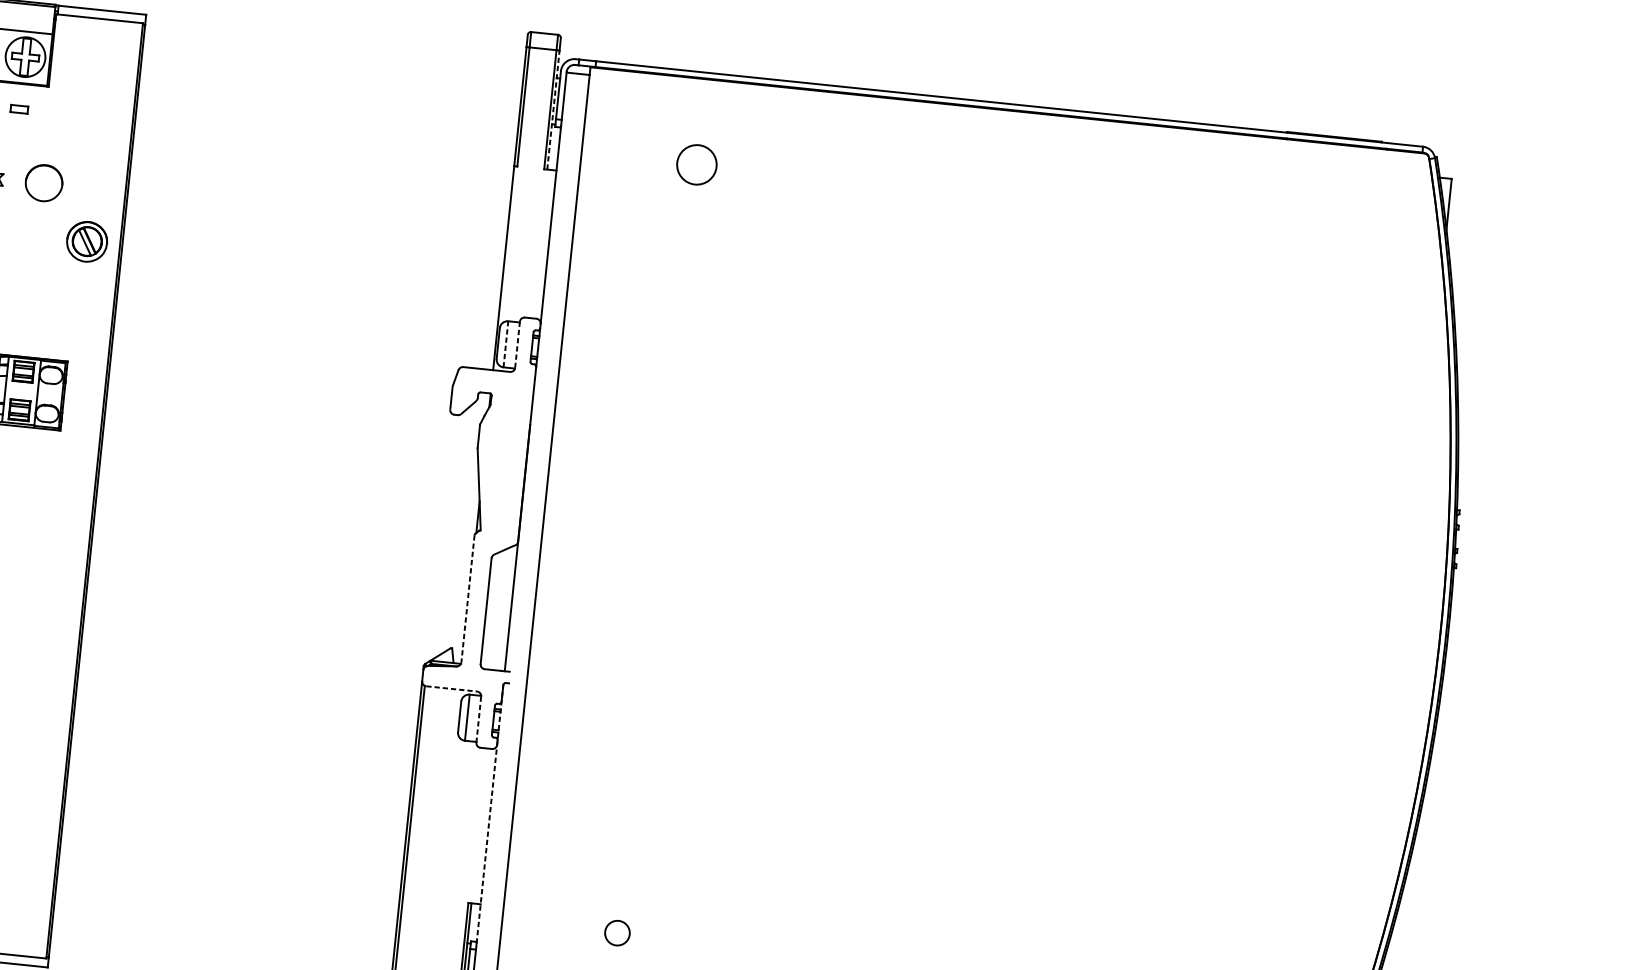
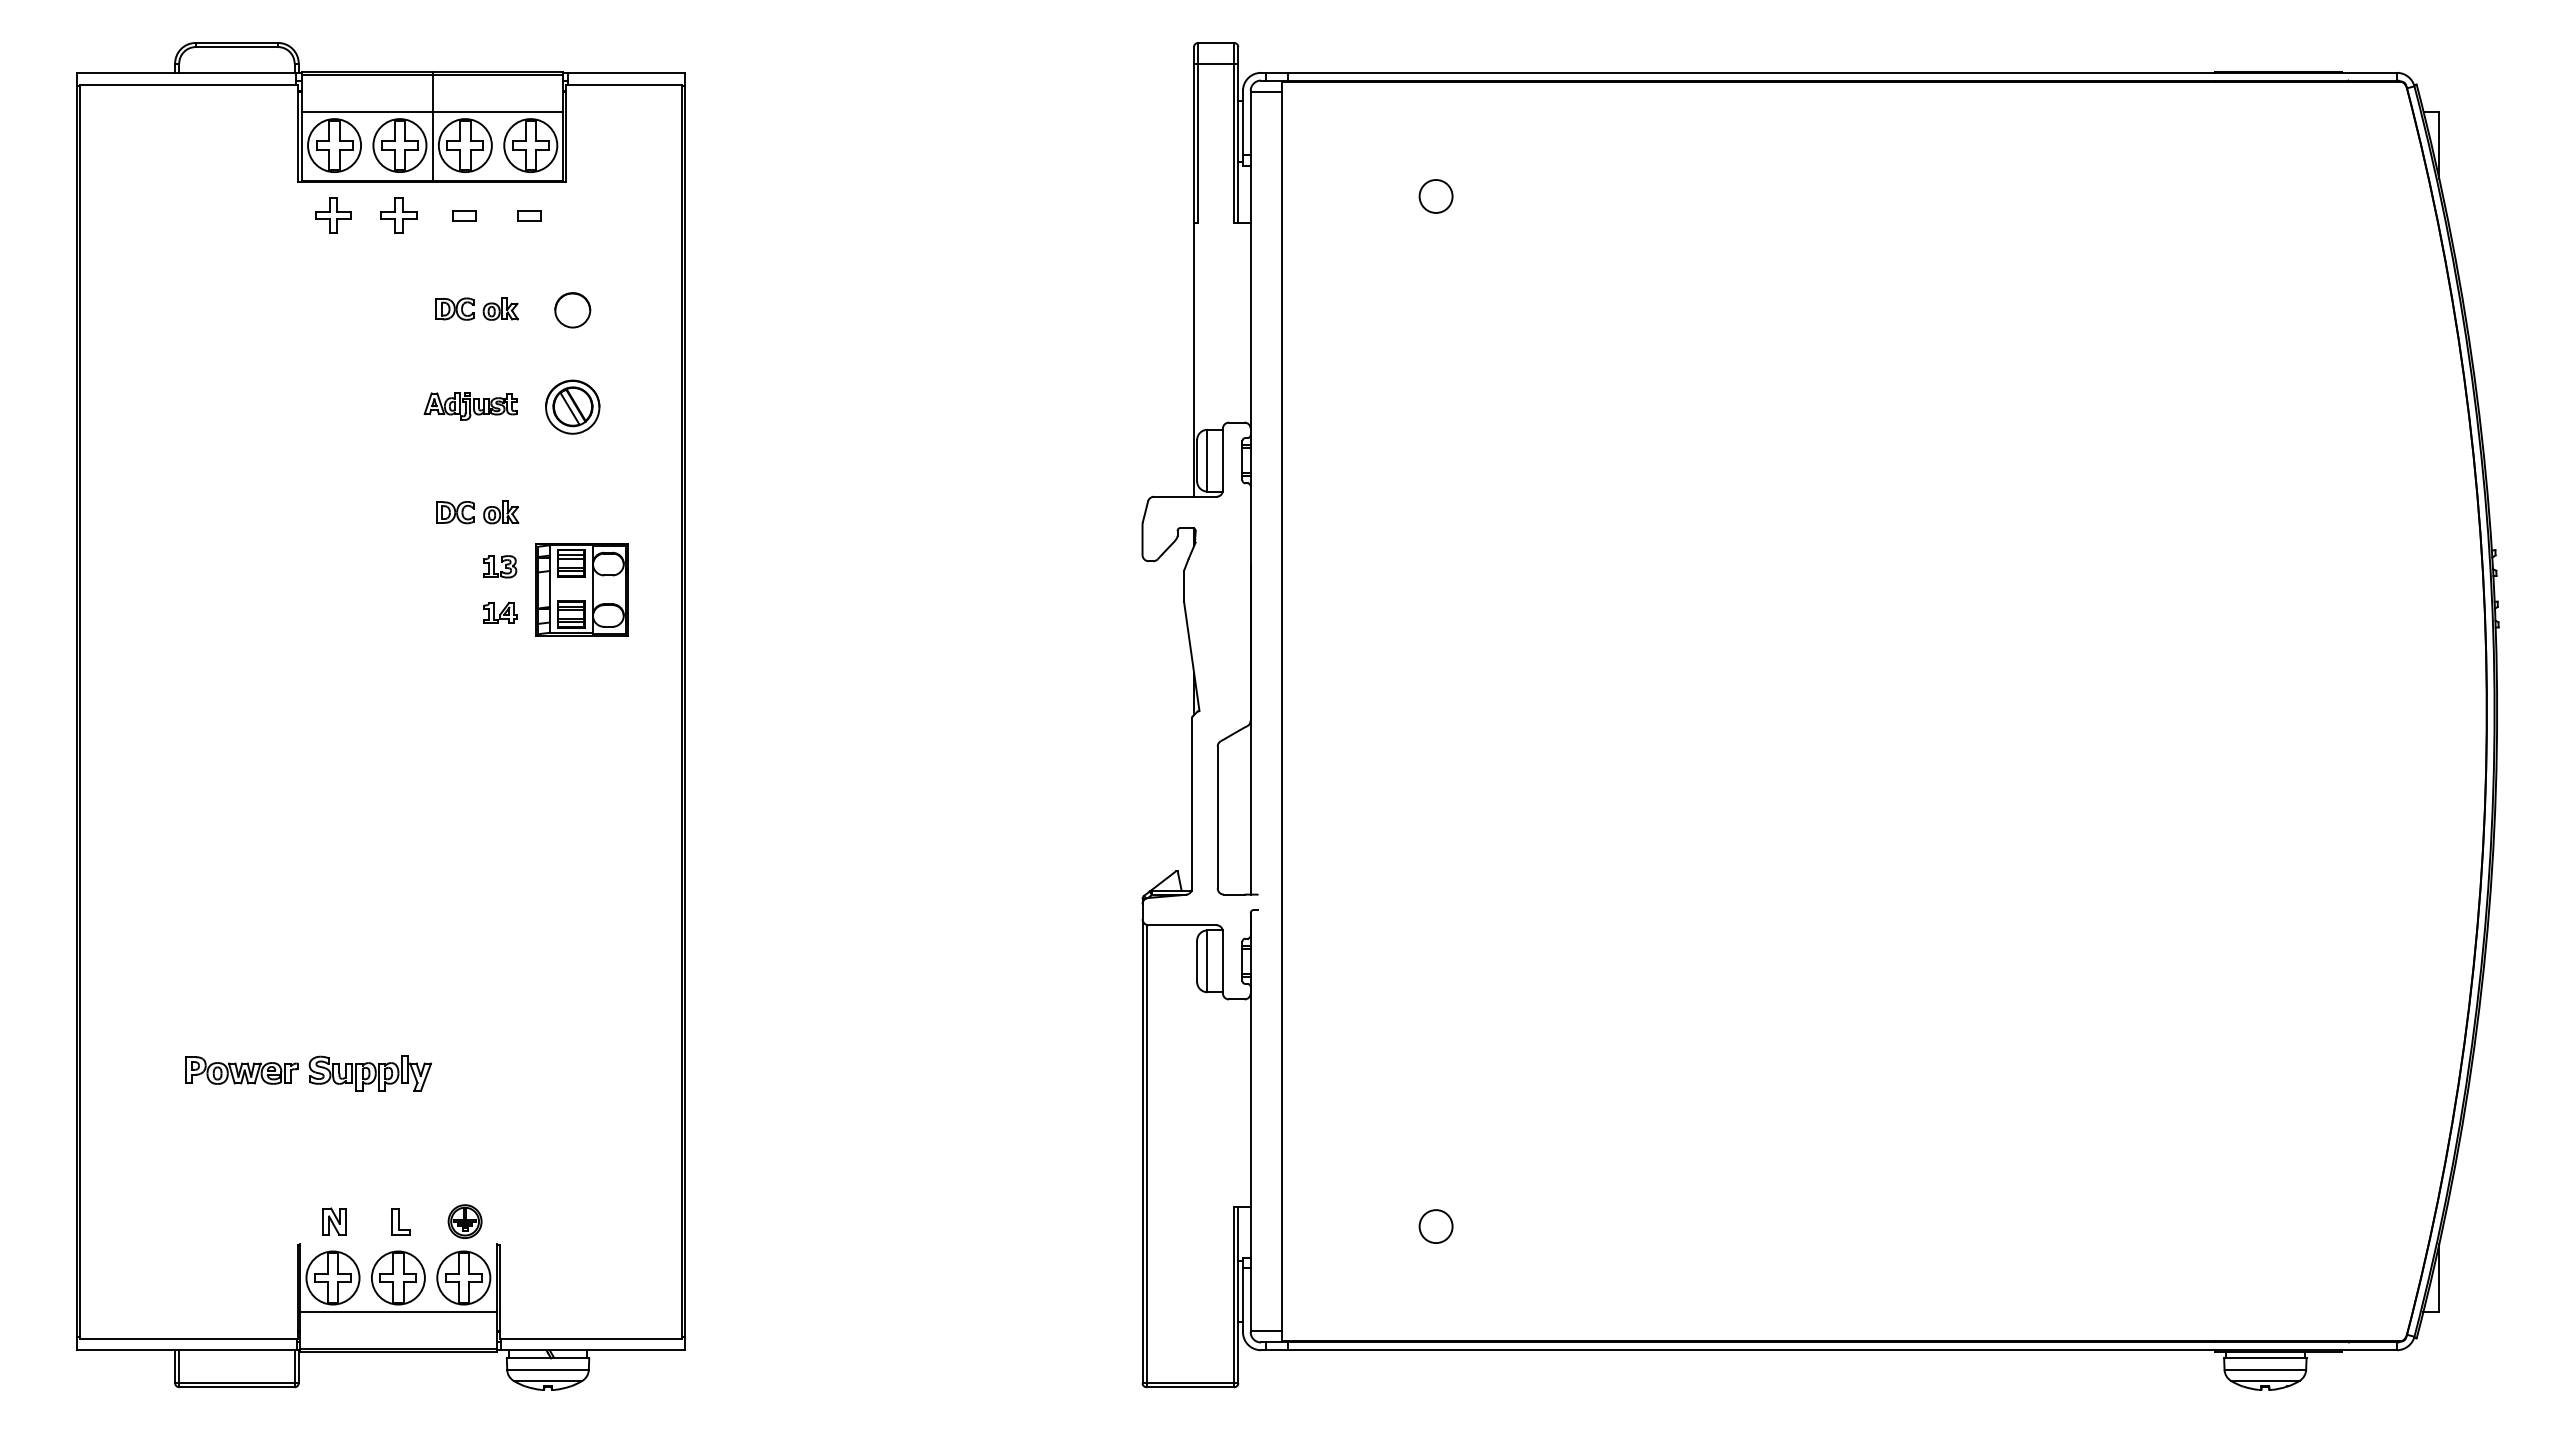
line: (553, 110) -> (1238, 143), dashed -> solid
circle: (696, 164) -> (1435, 196), size x0.62
part: (43, 183) -> (572, 310), size x0.71
part: (86, 241) -> (572, 406), moved
line: (506, 344) -> (1207, 460), dashed -> solid
line: (517, 344) -> (1222, 459), dashed -> solid
line: (467, 599) -> (1191, 804), dashed -> solid
line: (451, 689) -> (1182, 925), dashed -> solid
line: (478, 719) -> (1222, 962), dashed -> solid
line: (489, 813) -> (1250, 1085), dashed -> solid

